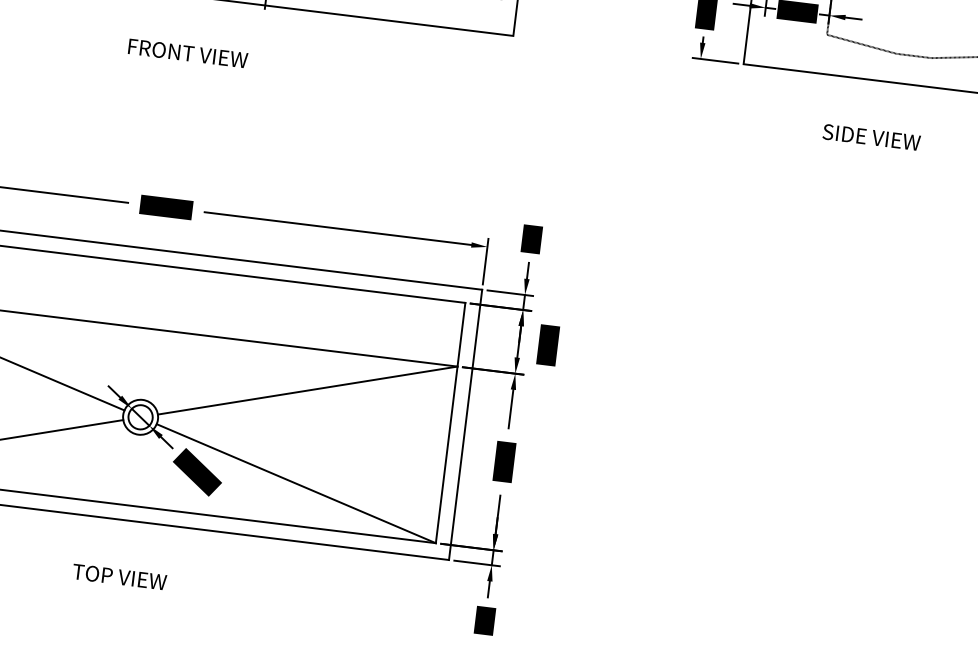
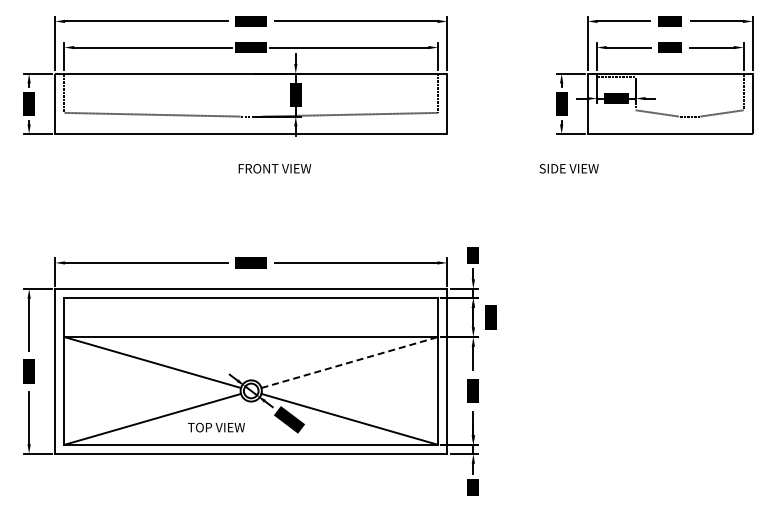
text: (187, 53) -> (274, 168), moved
text: (870, 136) -> (568, 168), moved
line: (307, 390) -> (349, 362), solid -> dashed
text: (119, 576) -> (216, 427), moved

